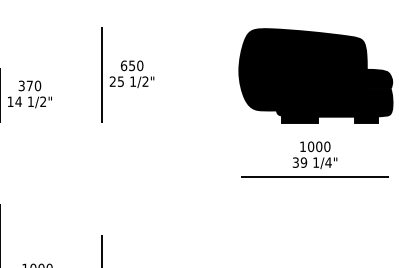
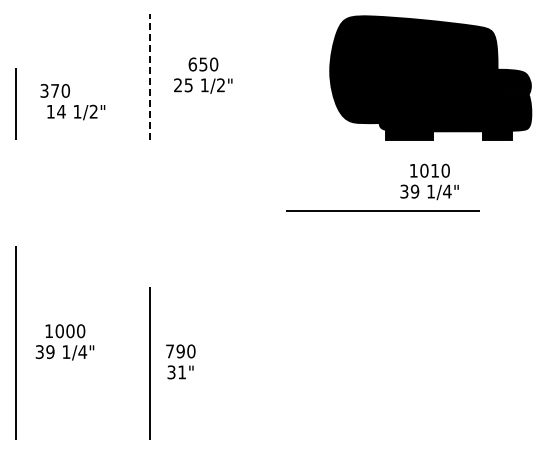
line: (101, 74) -> (149, 76), solid -> dashed
text: (132, 74) -> (203, 75), moved
text: (30, 102) -> (76, 112), moved
text: (319, 146) -> (435, 170), 1000 -> 1010
line: (314, 177) -> (382, 210), moved

